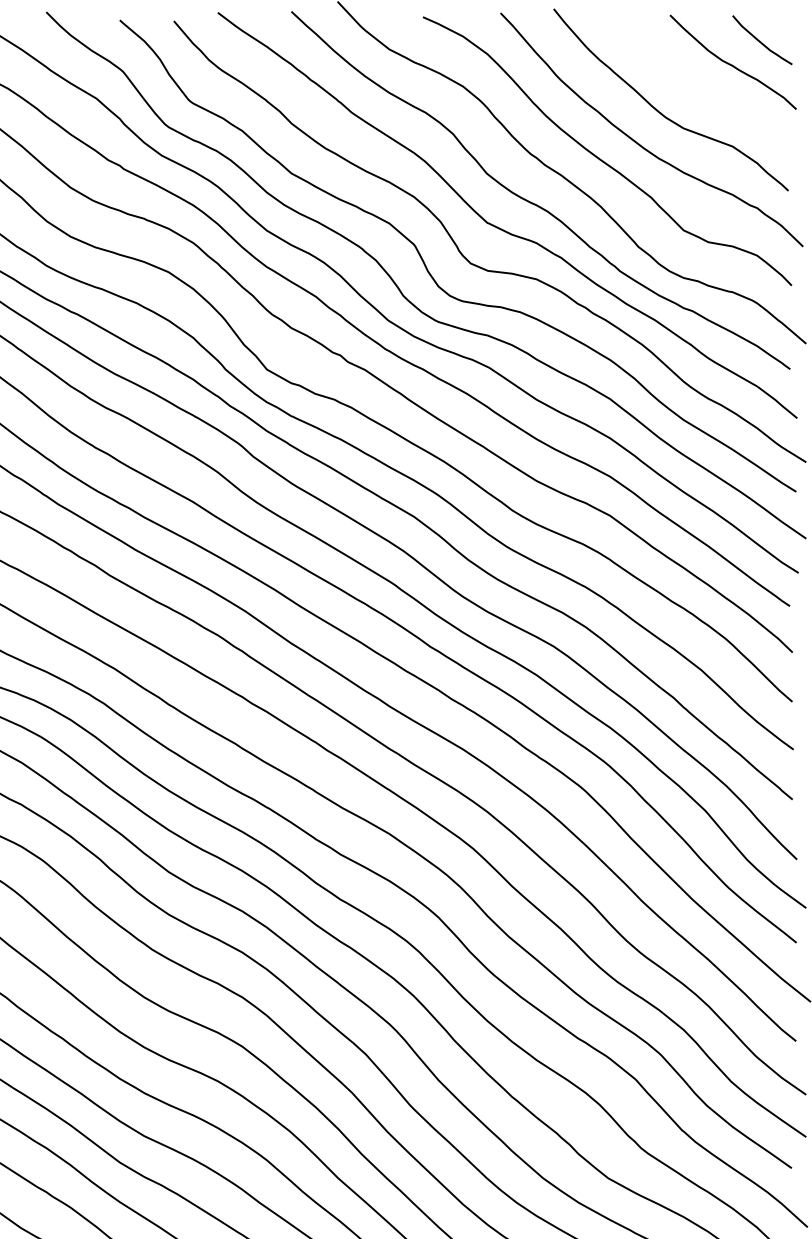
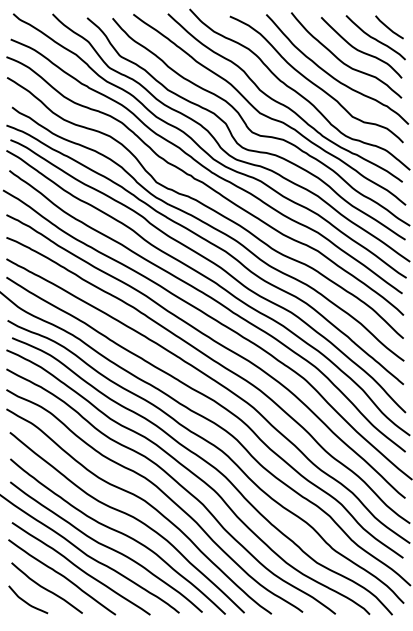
curve: (702, 89) -> (361, 50), added

